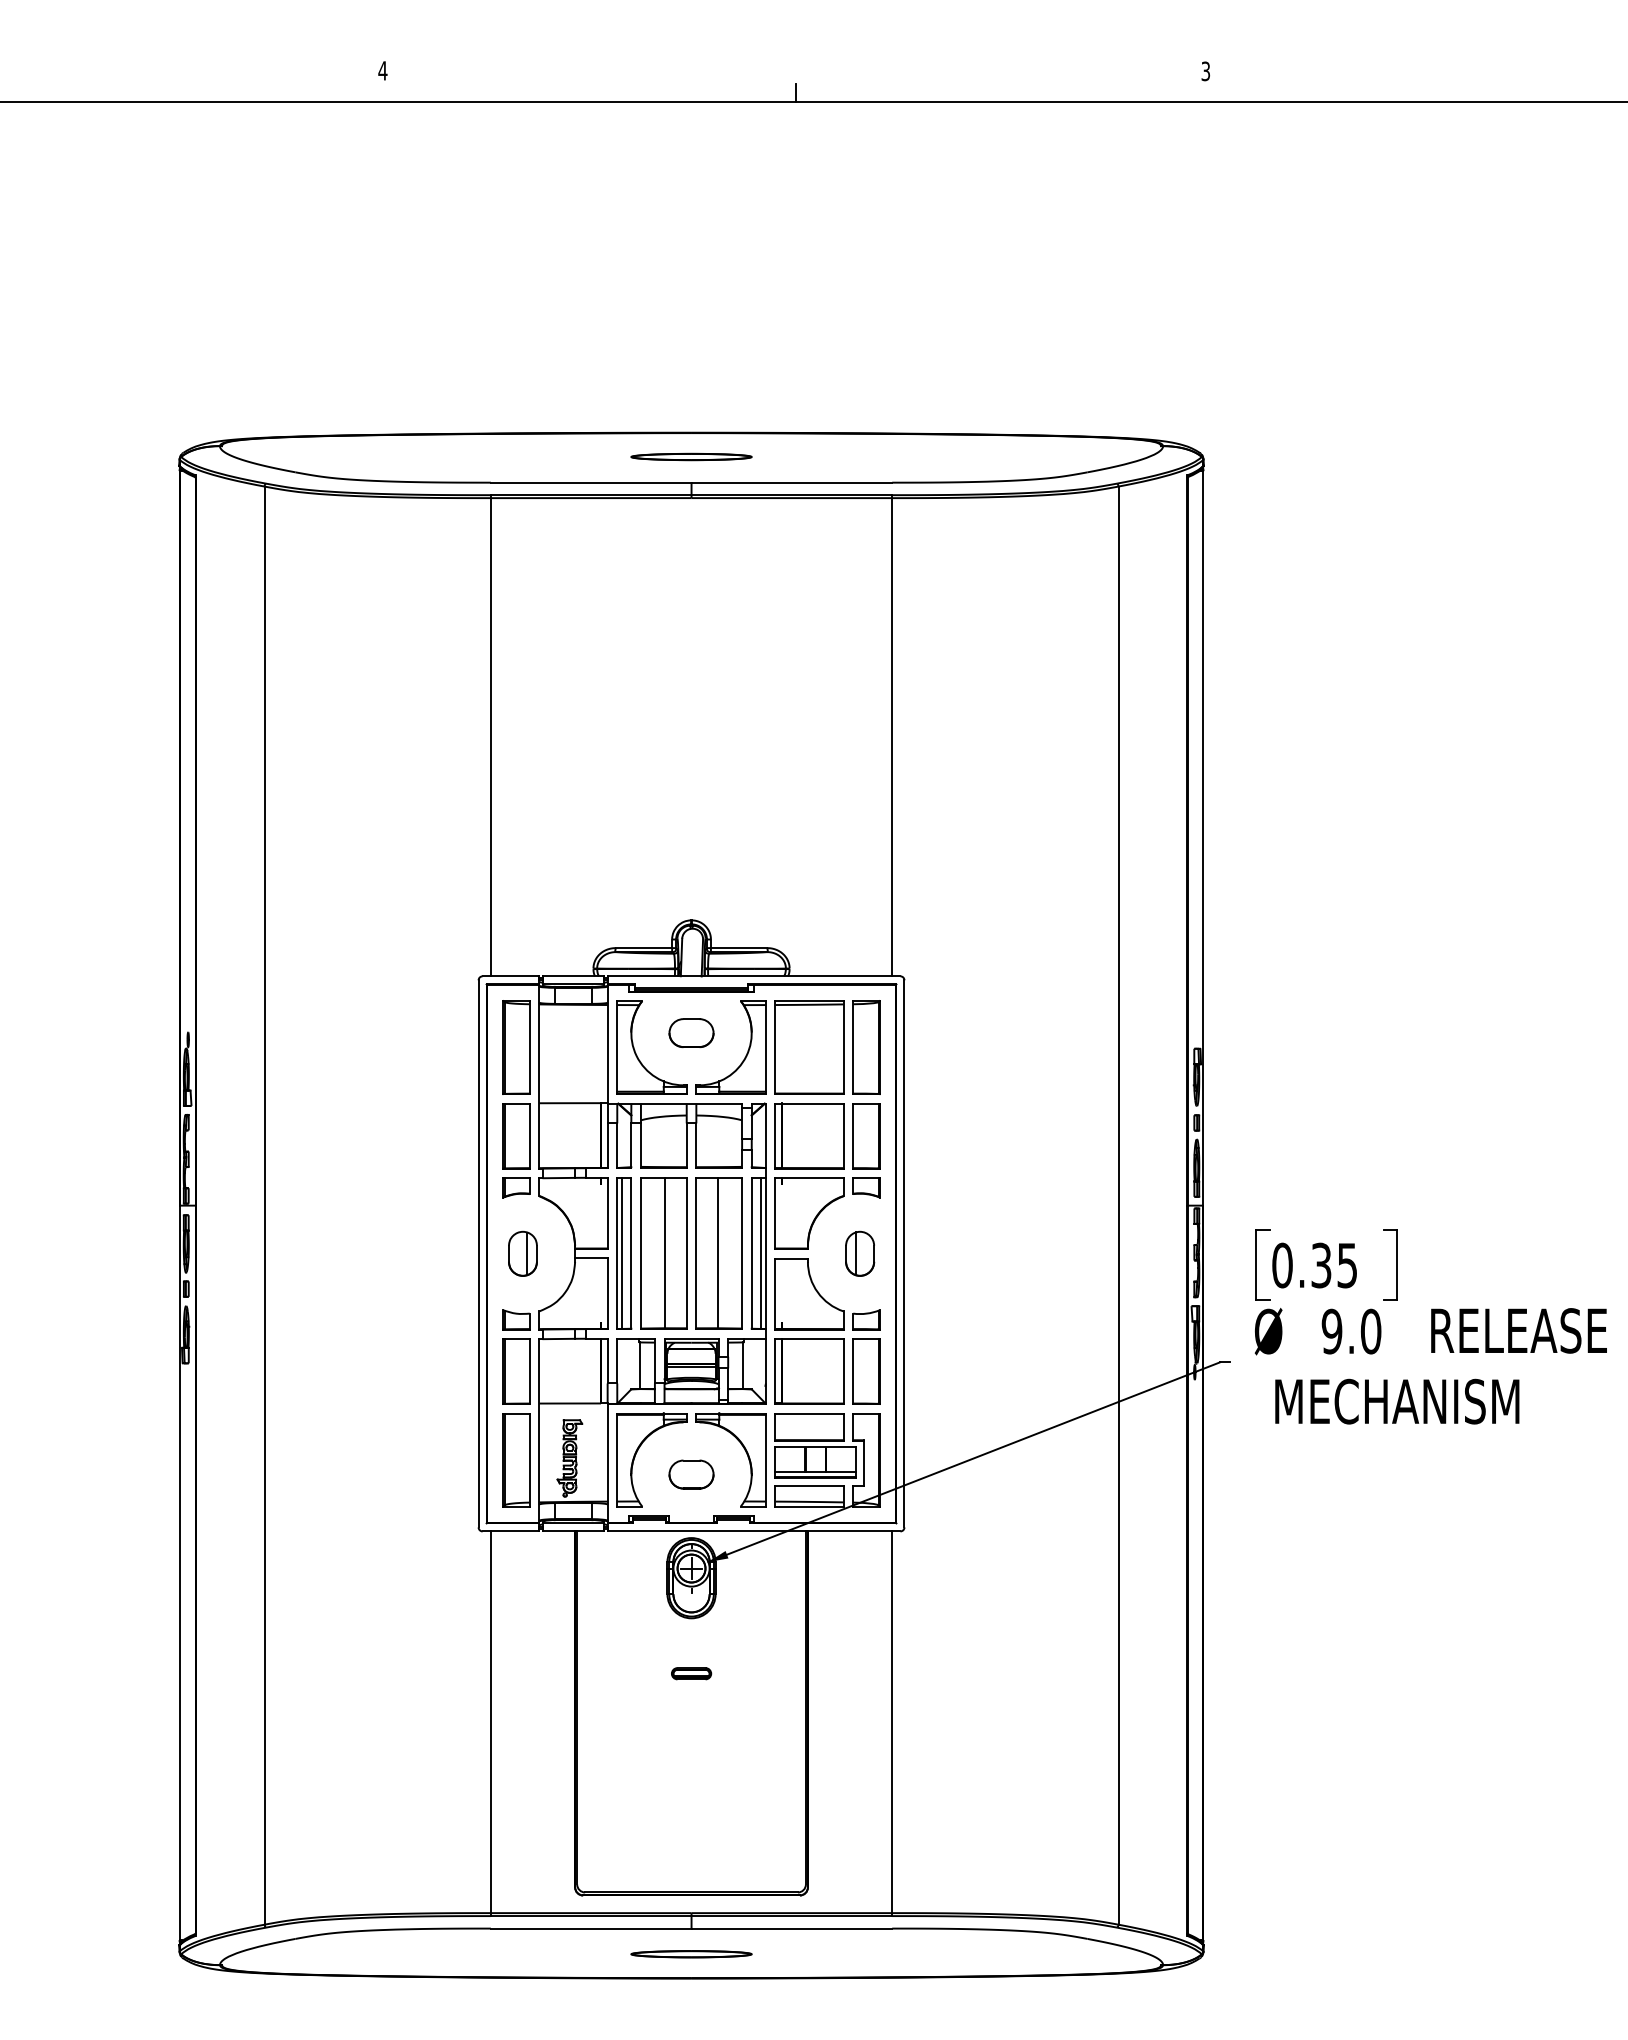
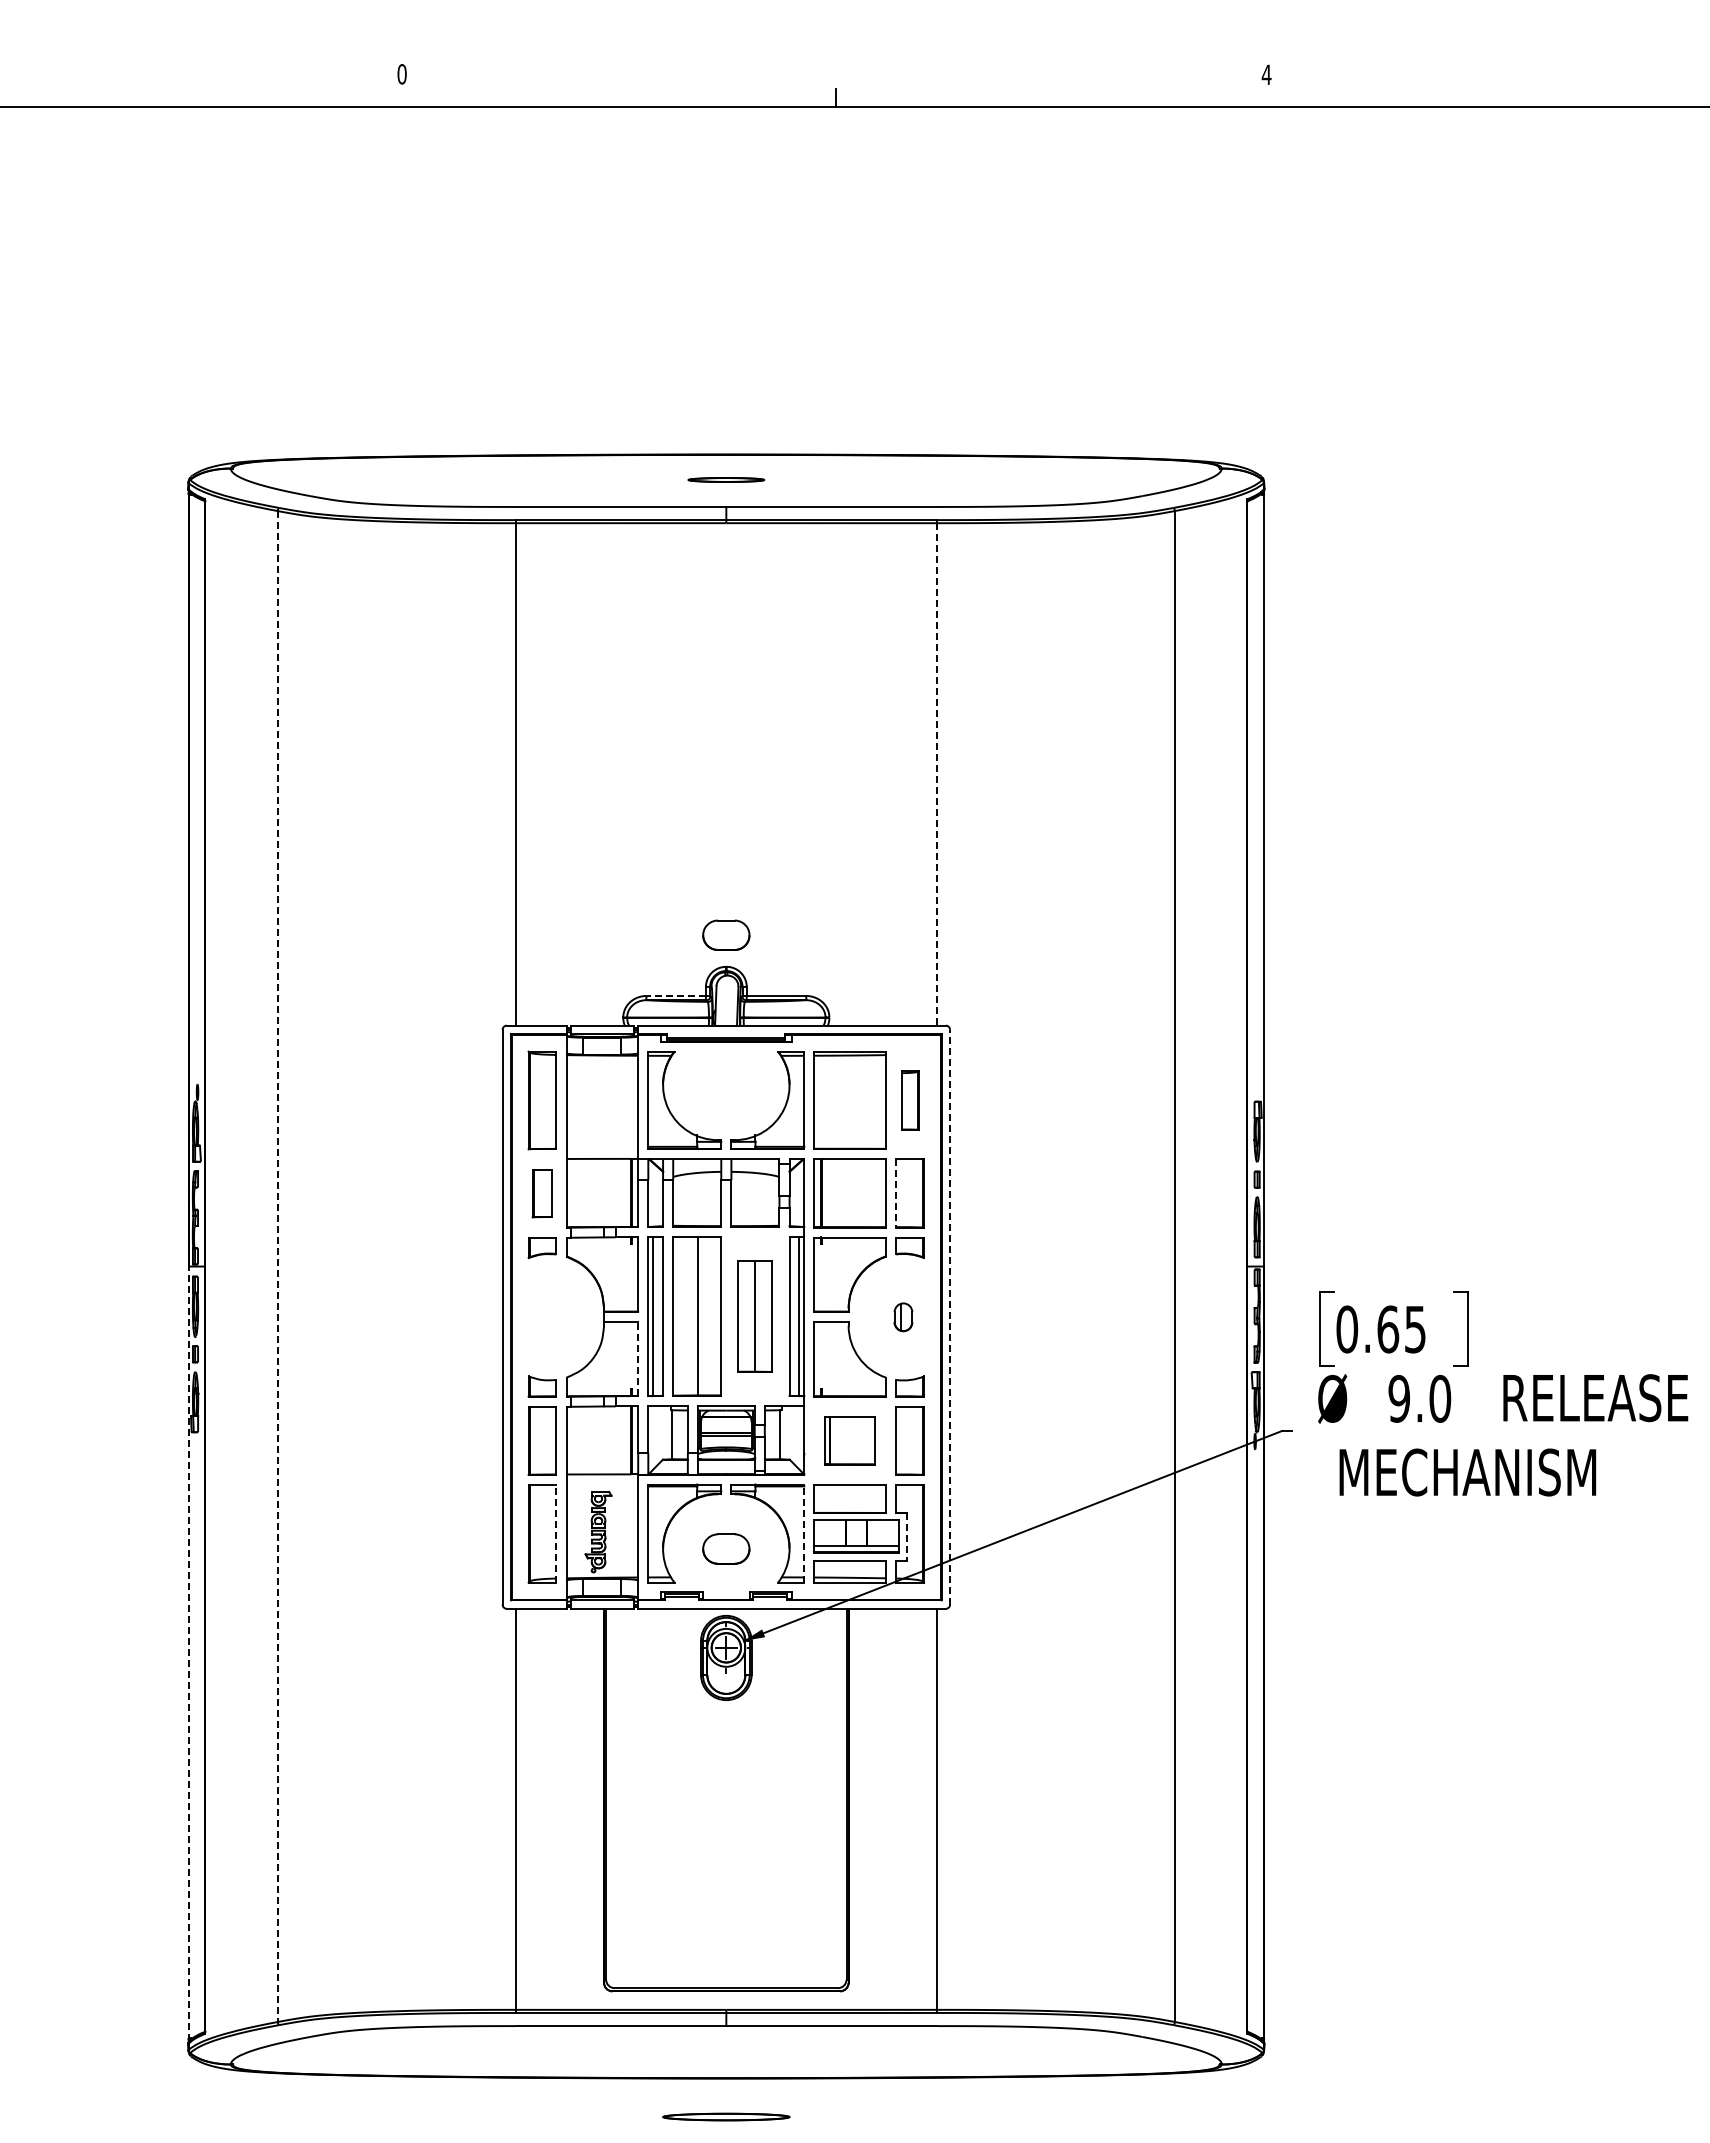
text: (382, 71) -> (401, 74), 4 -> 0
text: (1205, 71) -> (1266, 74), 3 -> 4
part: (691, 456) -> (726, 479), size x0.6
line: (892, 737) -> (937, 774), solid -> dashed
line: (644, 947) -> (676, 995), solid -> dashed
part: (691, 1032) -> (726, 934), moved
part: (866, 1047) -> (910, 1100), size x0.6
part: (515, 1136) -> (541, 1193), size x0.7
line: (853, 1137) -> (896, 1194), solid -> dashed
line: (264, 1206) -> (277, 1267), solid -> dashed
part: (718, 1253) -> (754, 1316), size x0.7
line: (904, 1253) -> (950, 1316), solid -> dashed
part: (522, 1254) -> (548, 1317), removed
part: (860, 1254) -> (903, 1317), size x0.6
text: (1321, 1265) -> (1388, 1329), 0.35 -> 0.65
line: (607, 1293) -> (638, 1358), solid -> dashed
part: (808, 1371) -> (849, 1440), size x0.7
line: (529, 1459) -> (556, 1533), solid -> dashed
line: (765, 1459) -> (804, 1533), solid -> dashed
line: (863, 1463) -> (907, 1537), solid -> dashed
line: (179, 1573) -> (188, 1653), solid -> dashed
part: (690, 1673) -> (725, 1758), removed
part: (691, 1953) -> (726, 2116), moved

